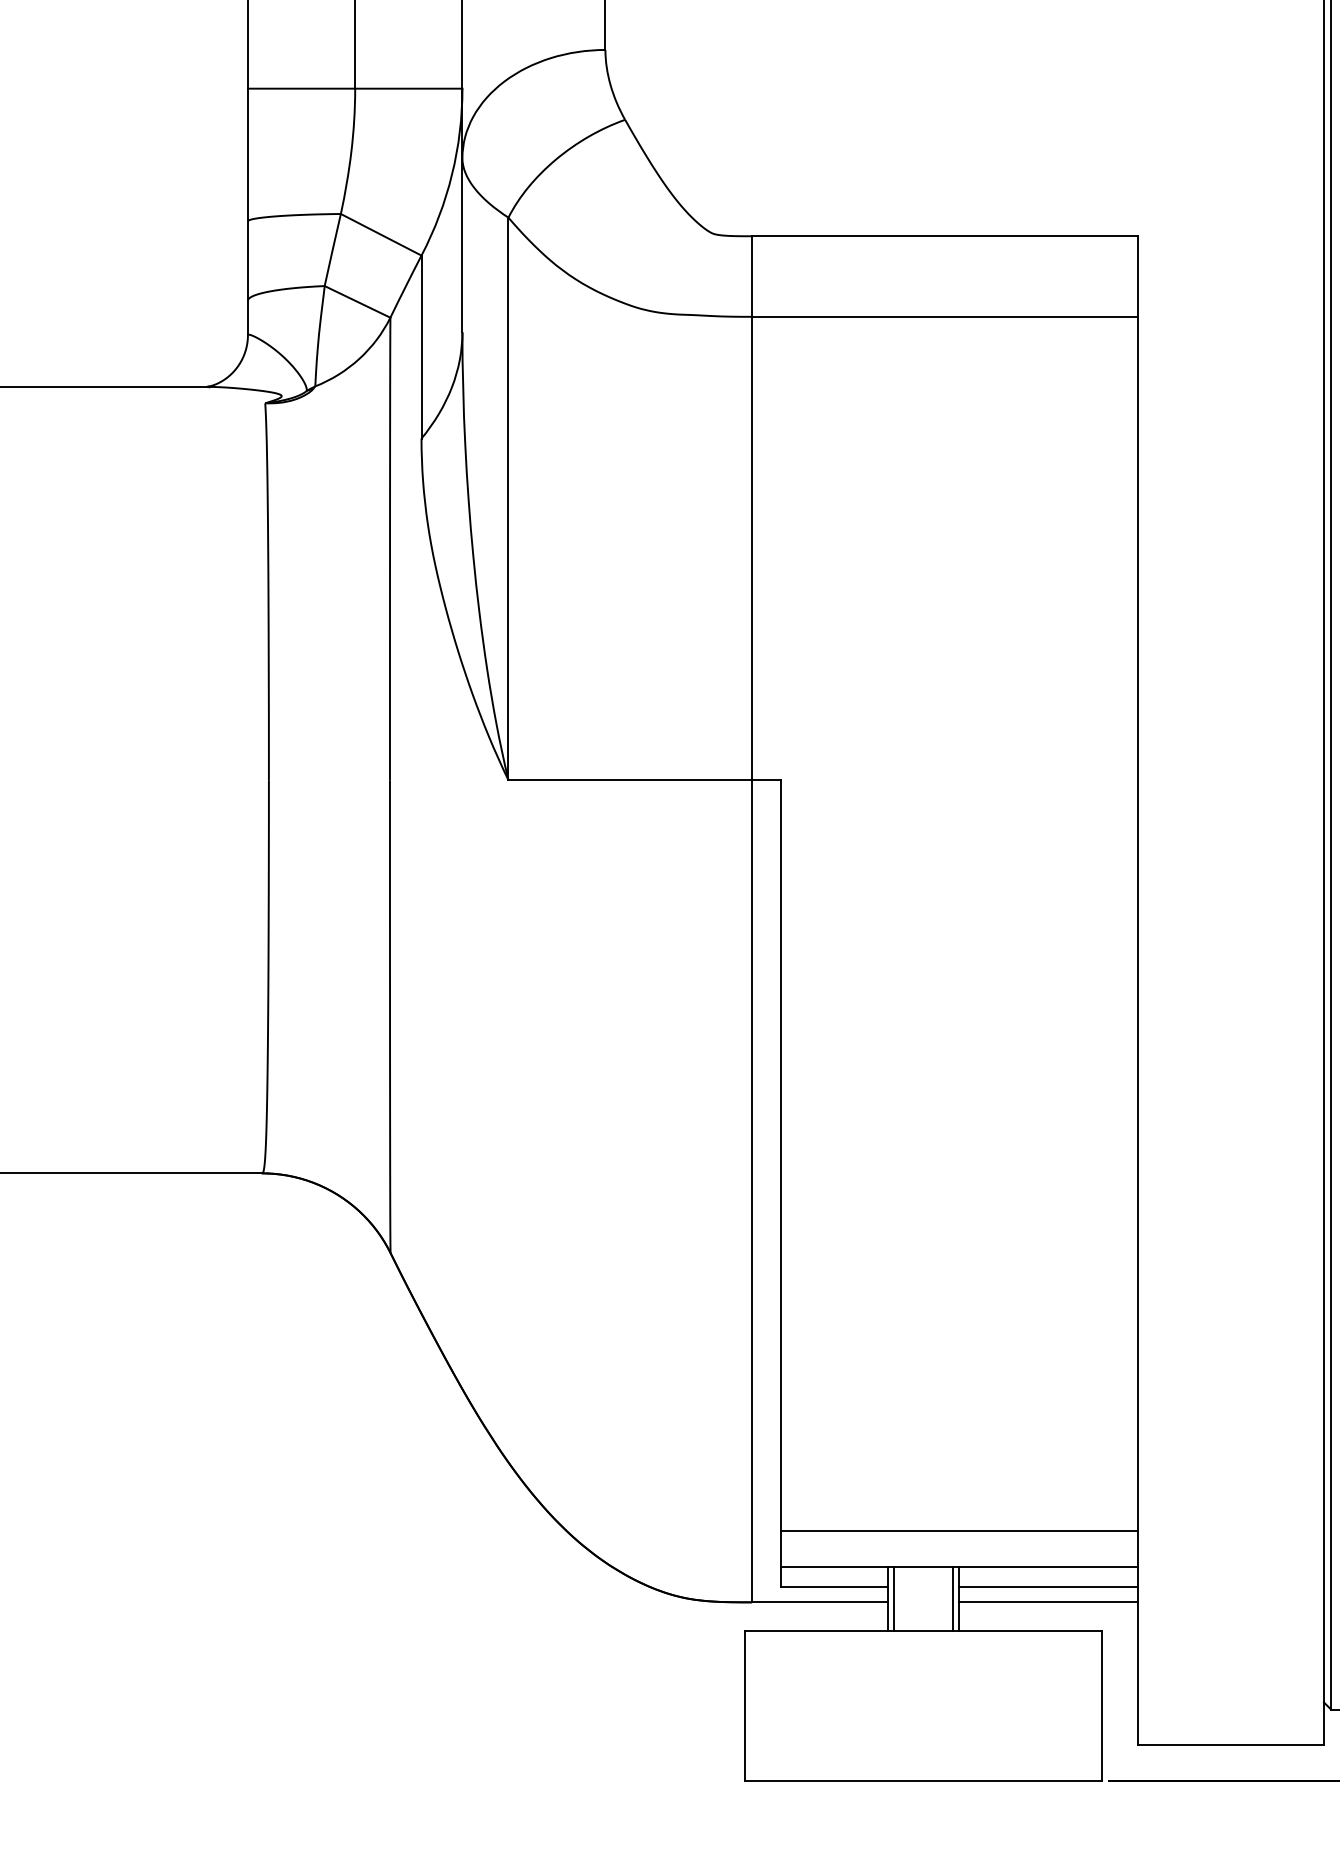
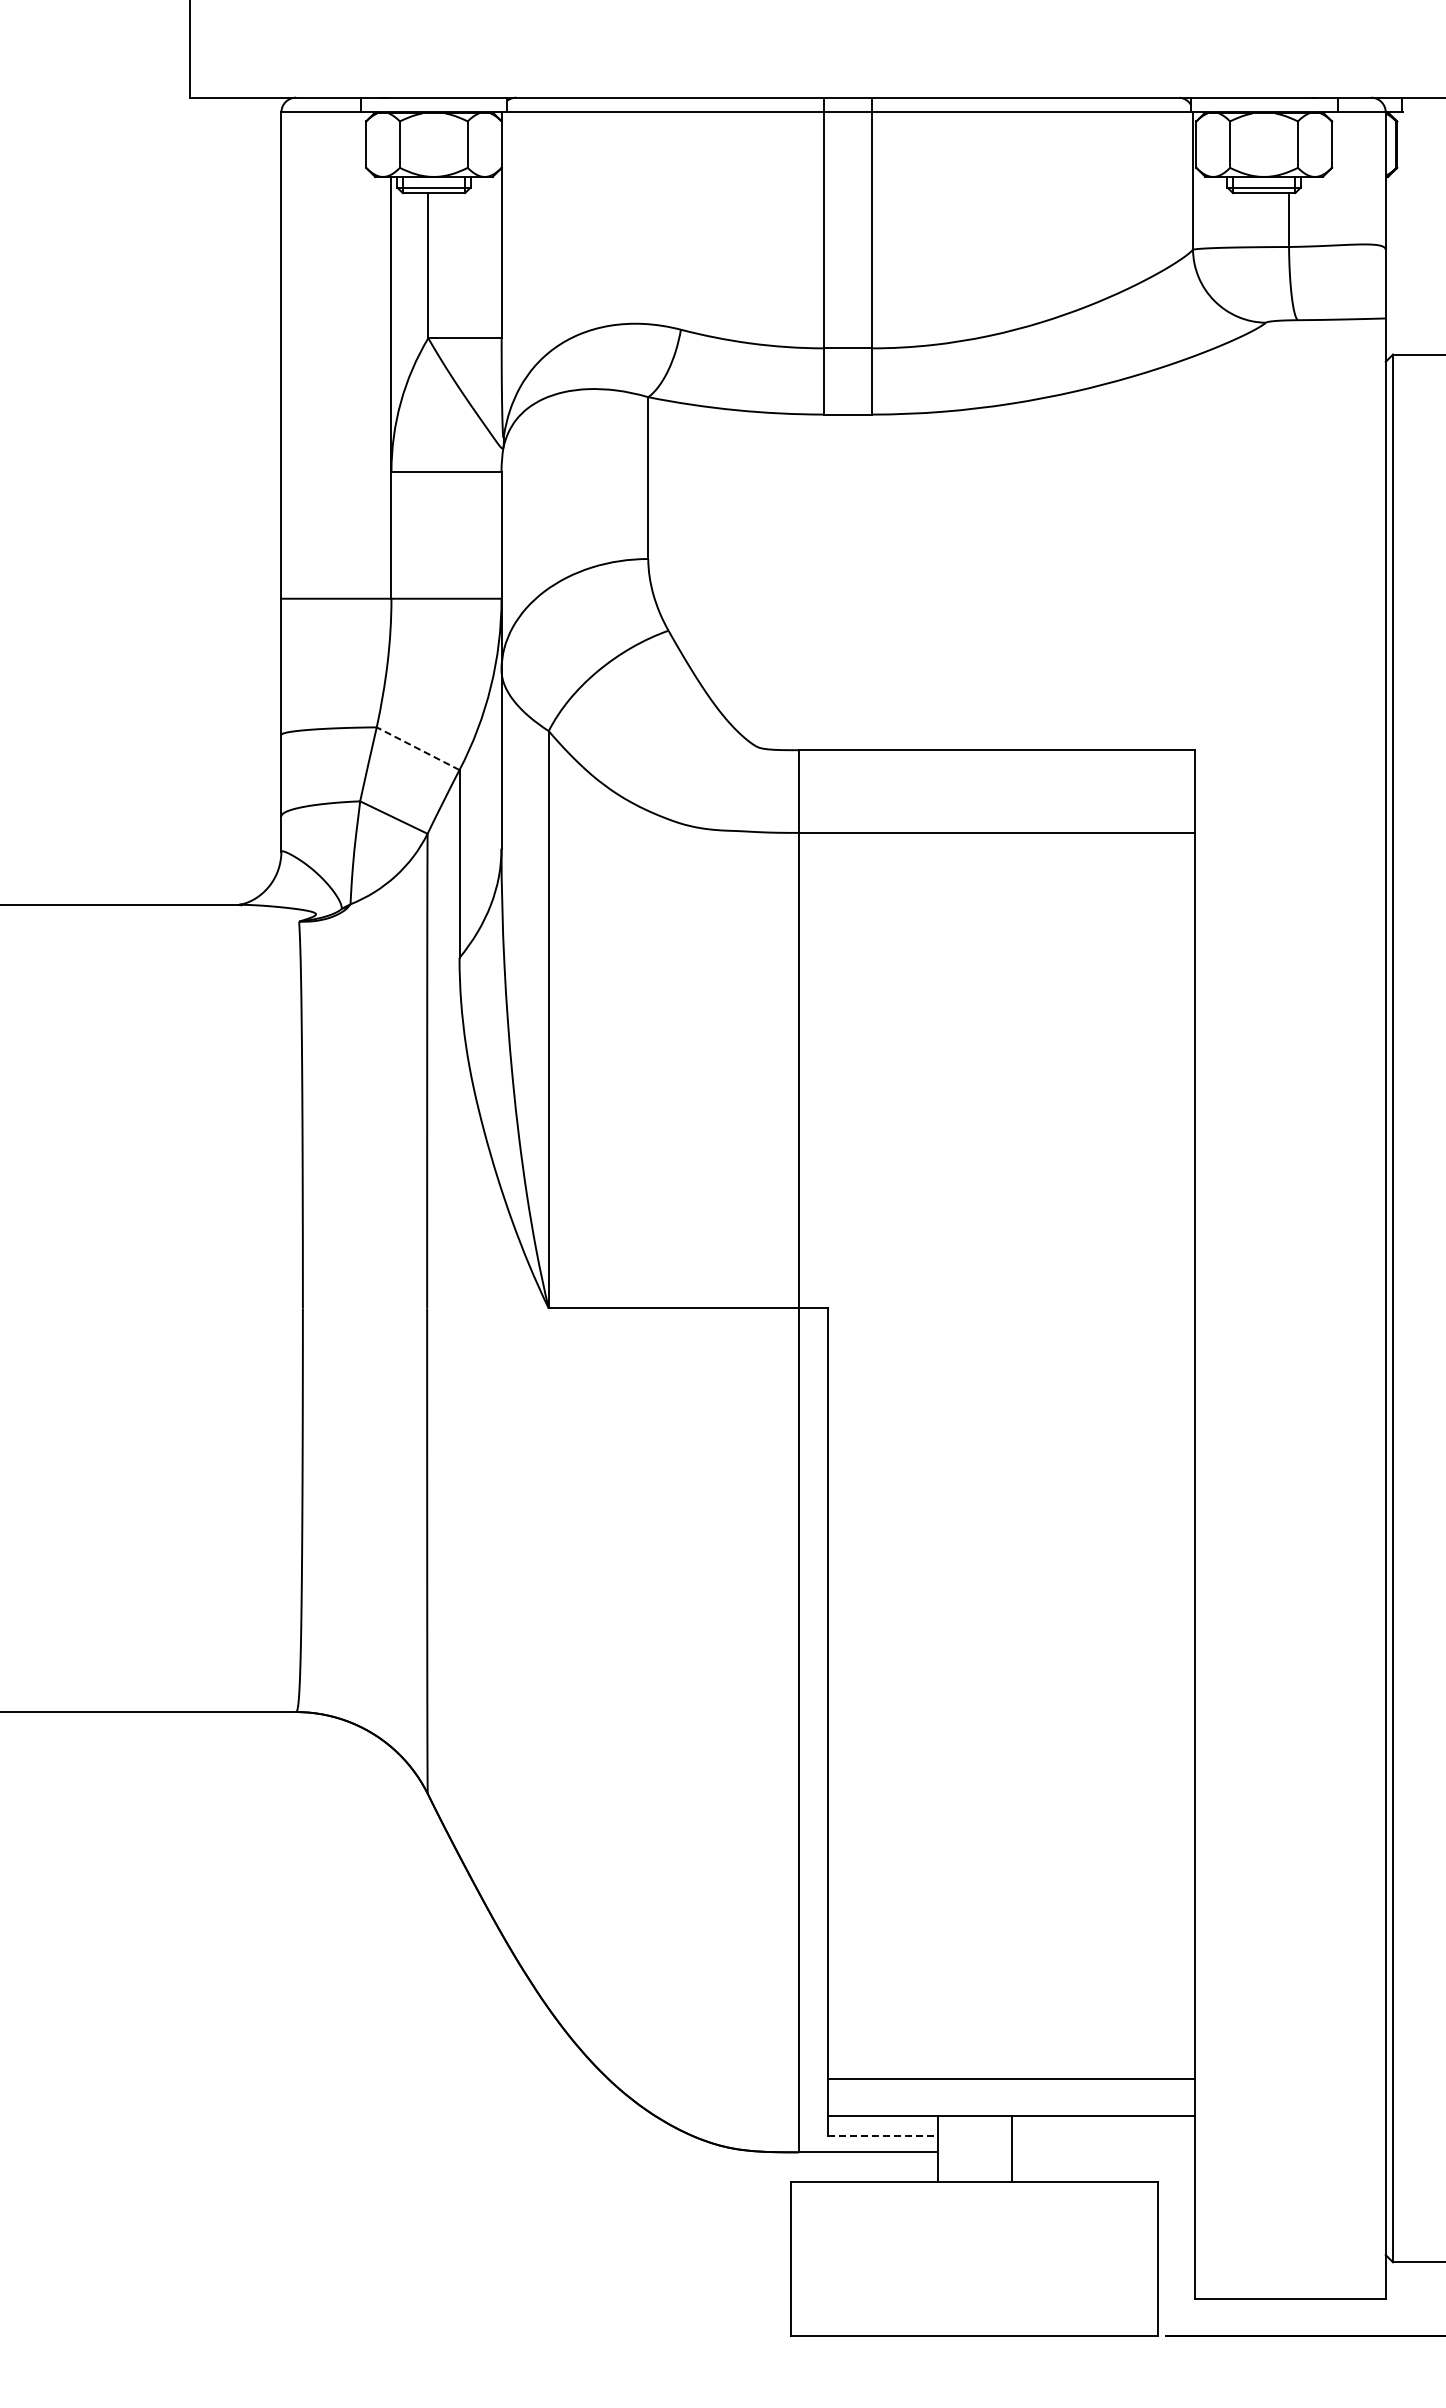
line: (381, 234) -> (418, 748), solid -> dashed
line: (834, 1586) -> (883, 2136), solid -> dashed
line: (1047, 1586) -> (1102, 2136), removed
line: (894, 1598) -> (944, 2148), removed
line: (952, 1598) -> (1004, 2148), removed
line: (1047, 1602) -> (1102, 2152), removed

